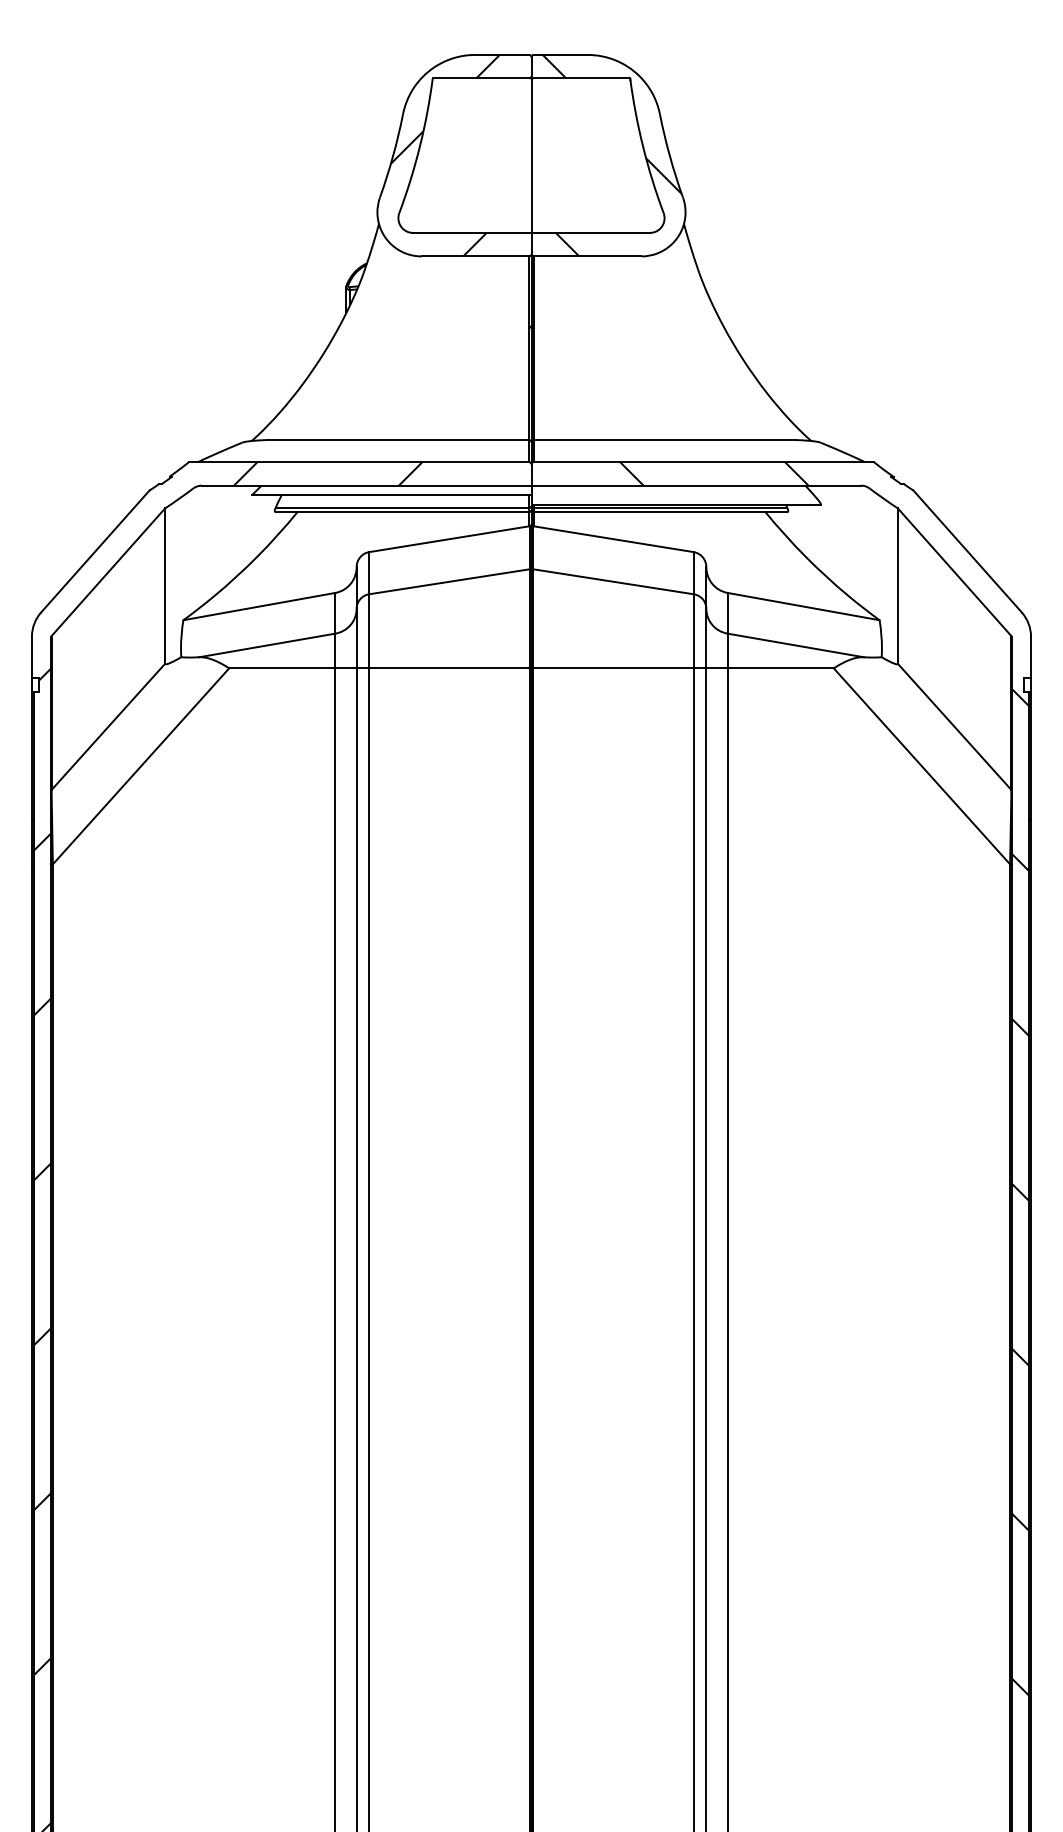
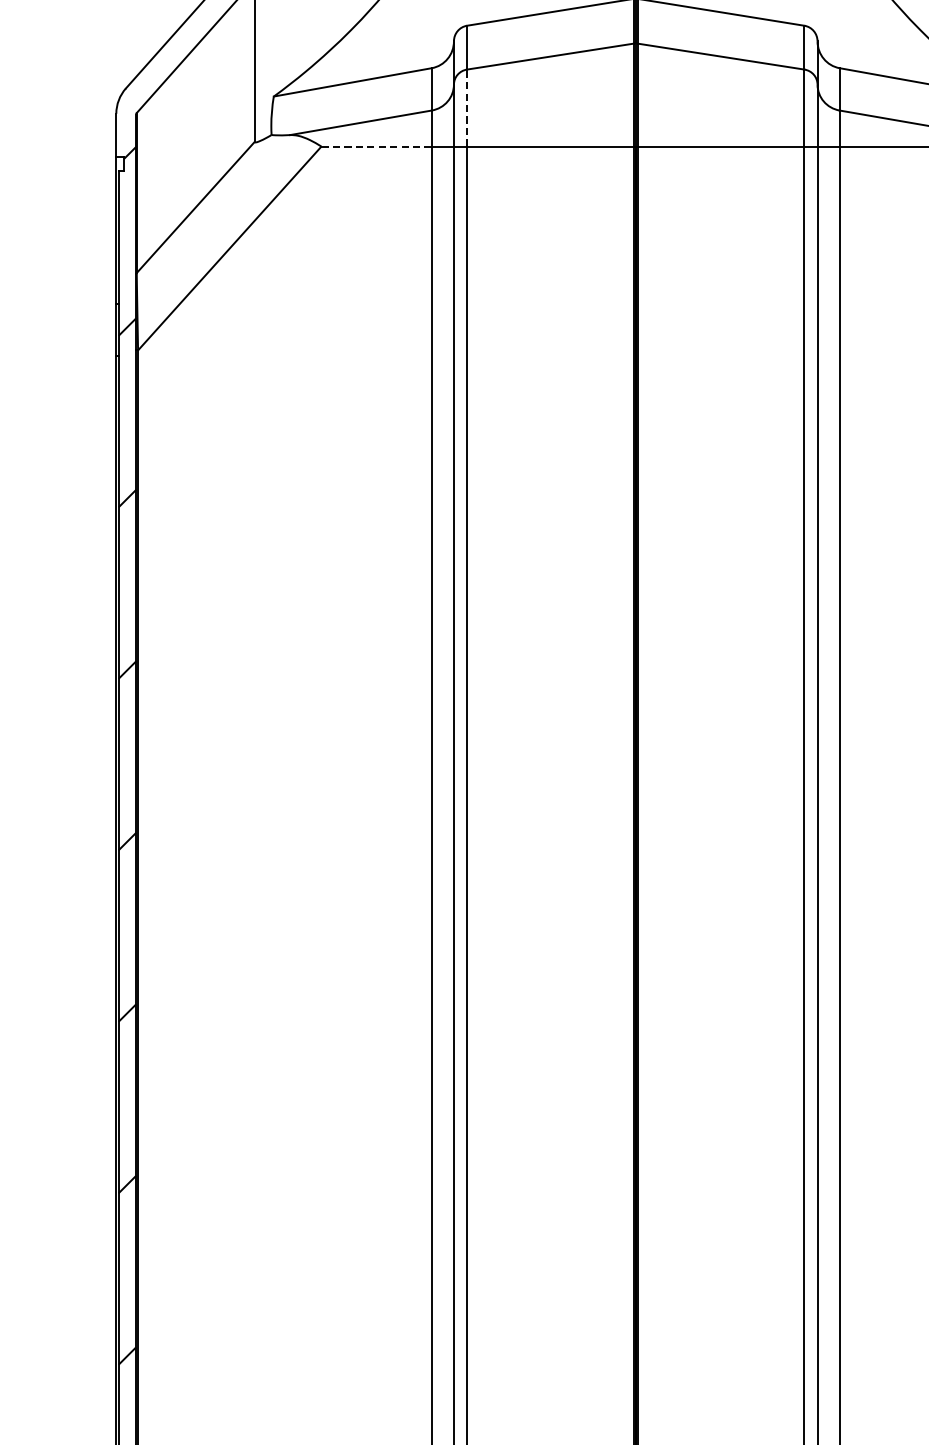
line: (369, 630) -> (467, 107), solid -> dashed
line: (282, 668) -> (376, 146), solid -> dashed

